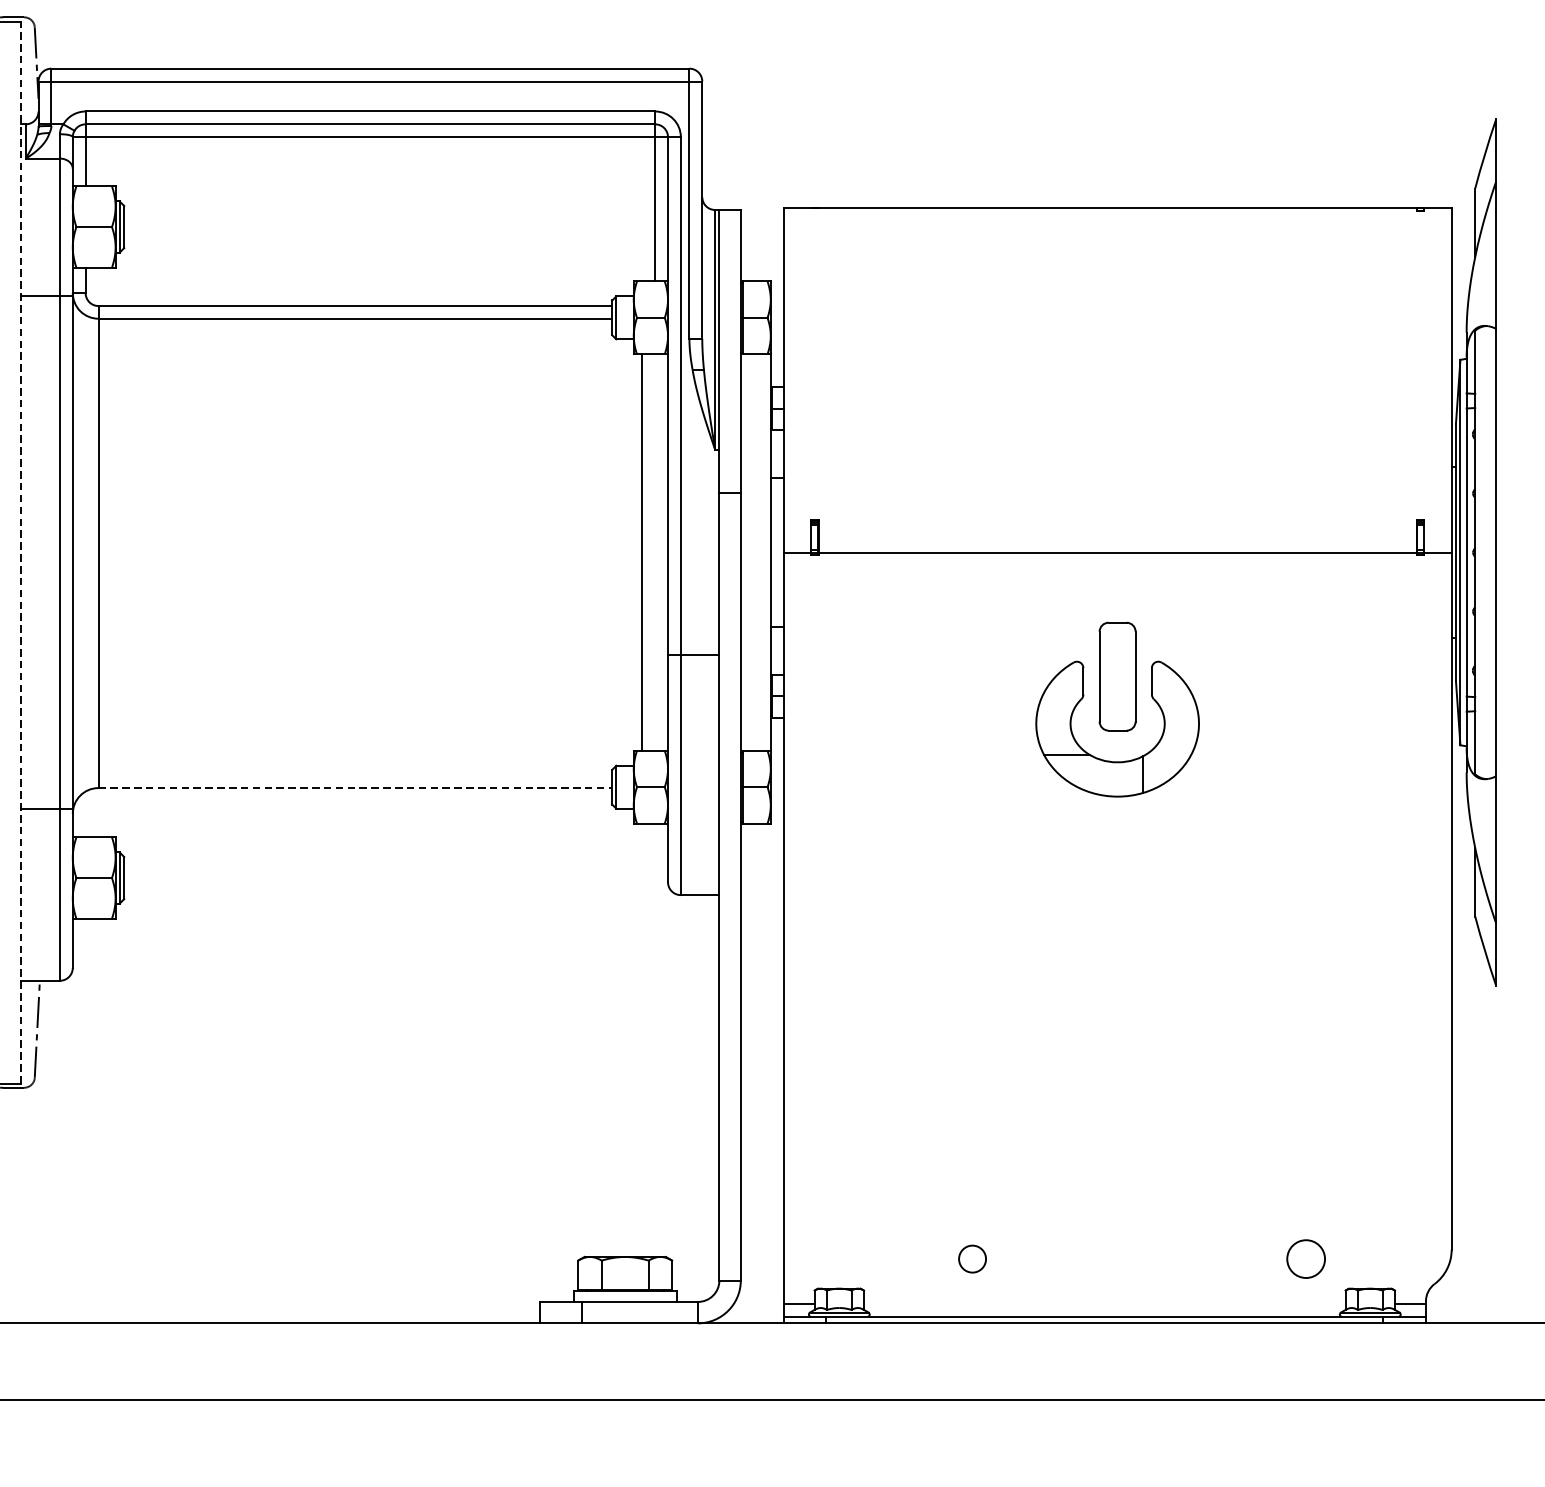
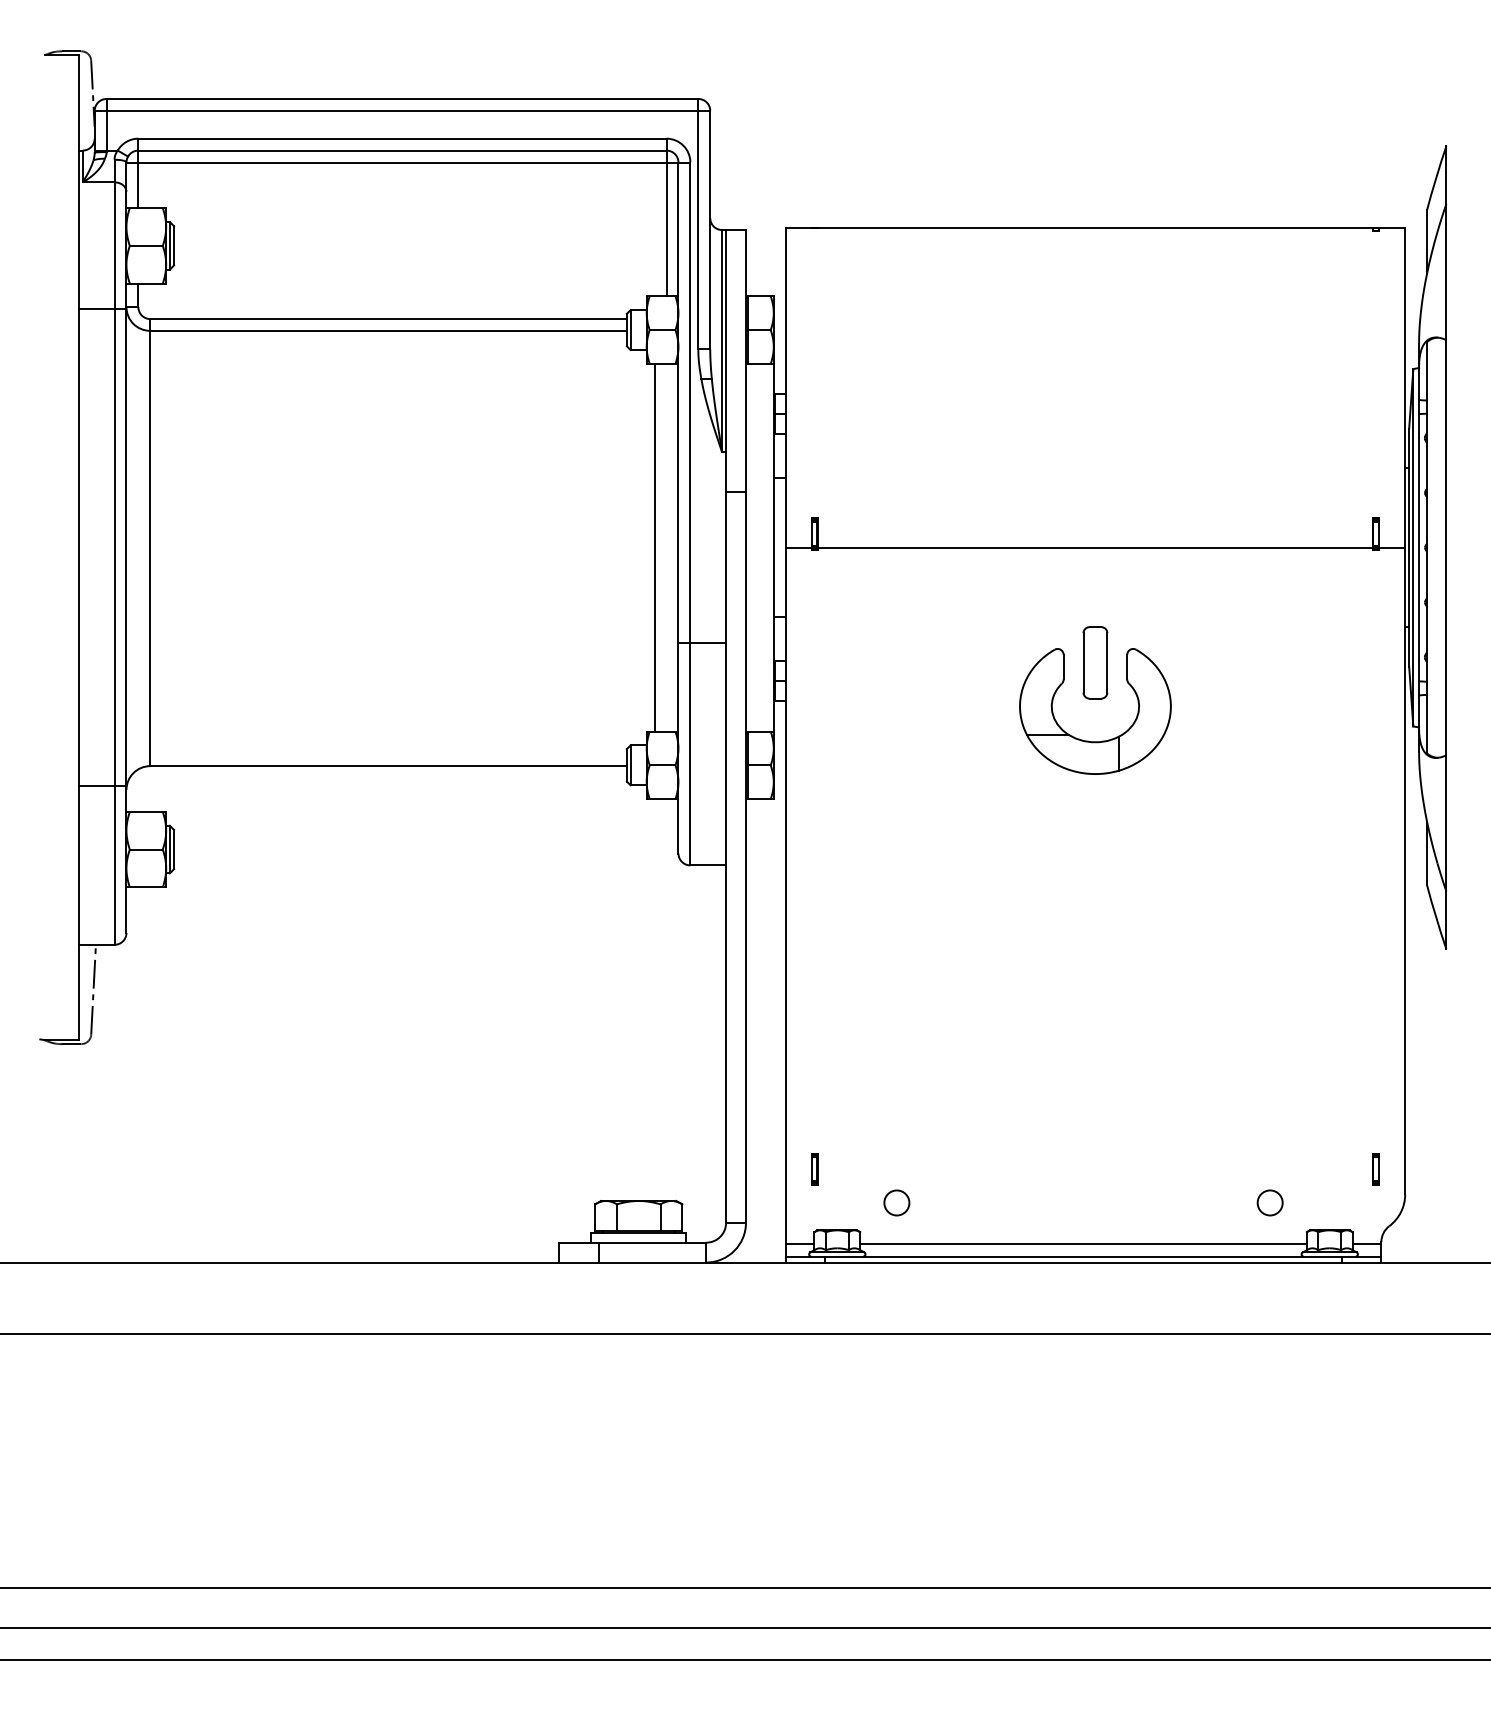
line: (21, 552) -> (78, 547), dashed -> solid
part: (1117, 676) -> (1095, 662), size x0.71
line: (356, 788) -> (389, 766), dashed -> solid
part: (814, 1223) -> (814, 1169), added
part: (1419, 1223) -> (1375, 1169), added
circle: (972, 1258) -> (896, 1202), moved
circle: (1305, 1258) -> (1269, 1202), size x0.71
line: (1104, 1303) -> (1083, 1244), added

